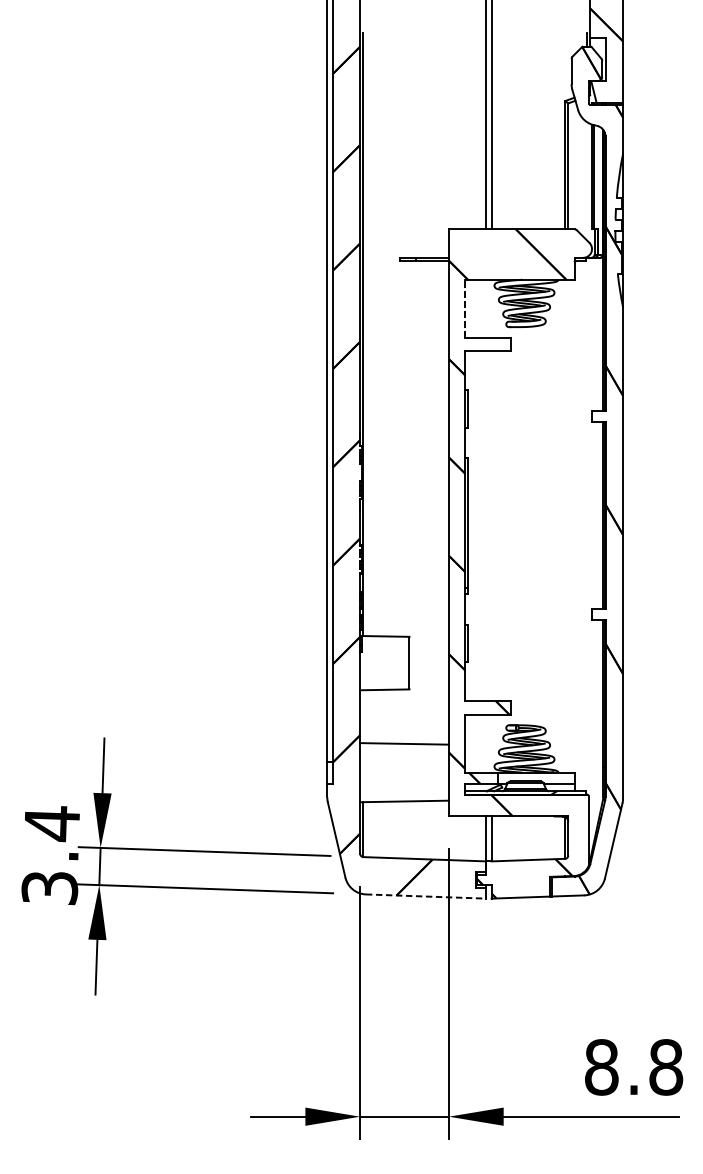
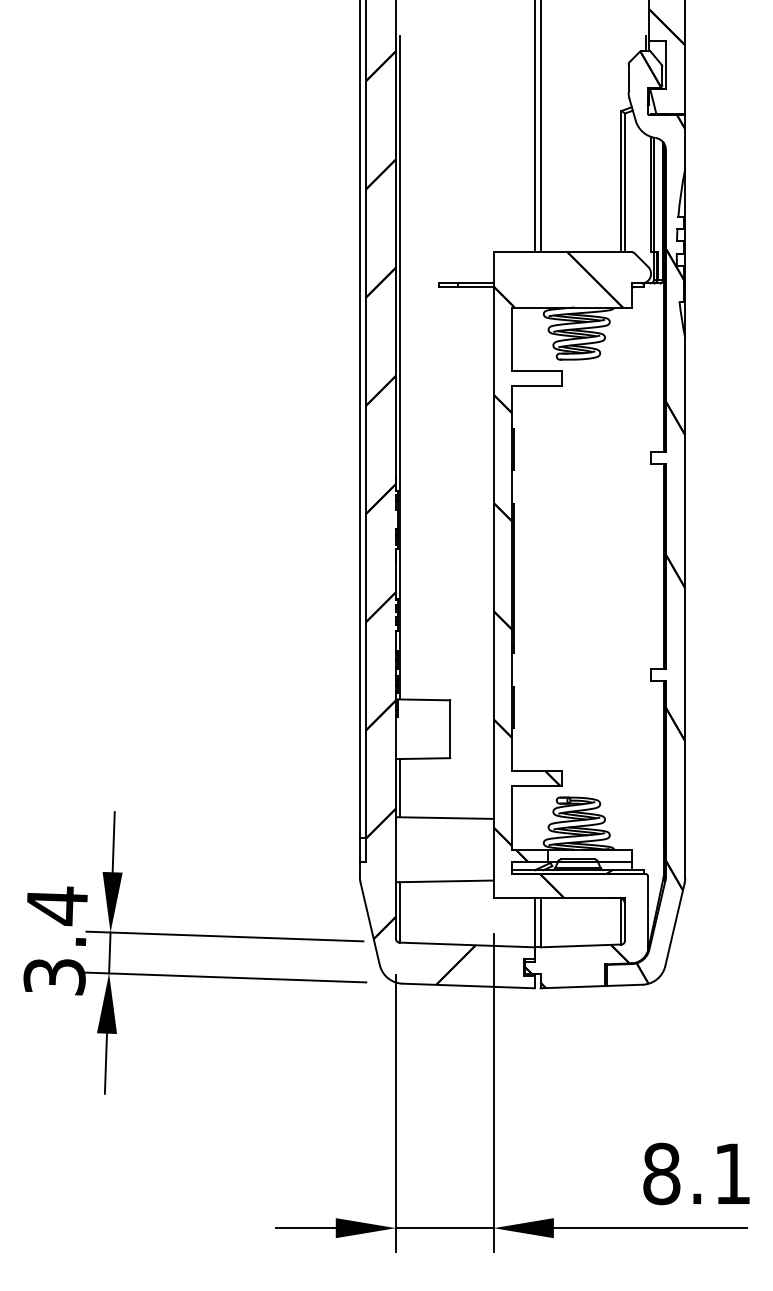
line: (465, 308) -> (511, 339), dashed -> solid
line: (363, 717) -> (399, 788), added
line: (426, 897) -> (469, 986), dashed -> solid
text: (666, 1067) -> (732, 1173), 8.8 -> 8.1

